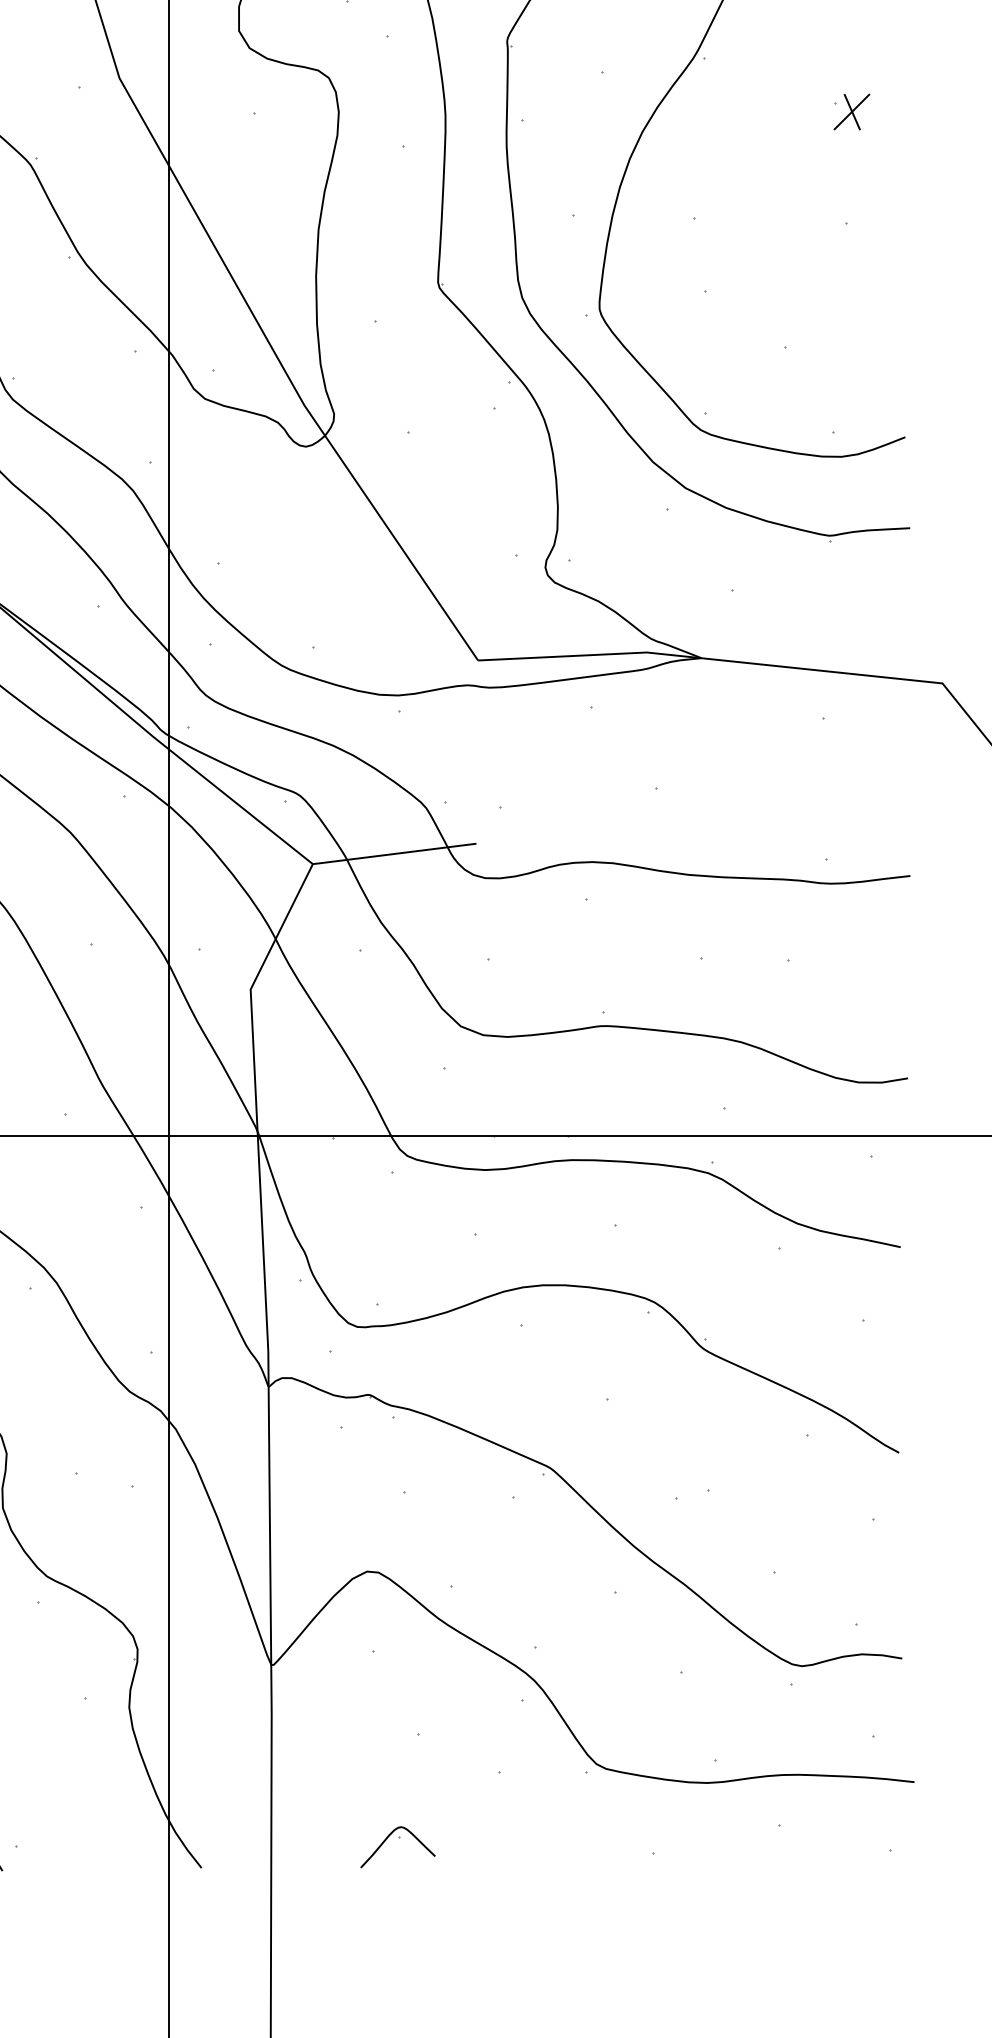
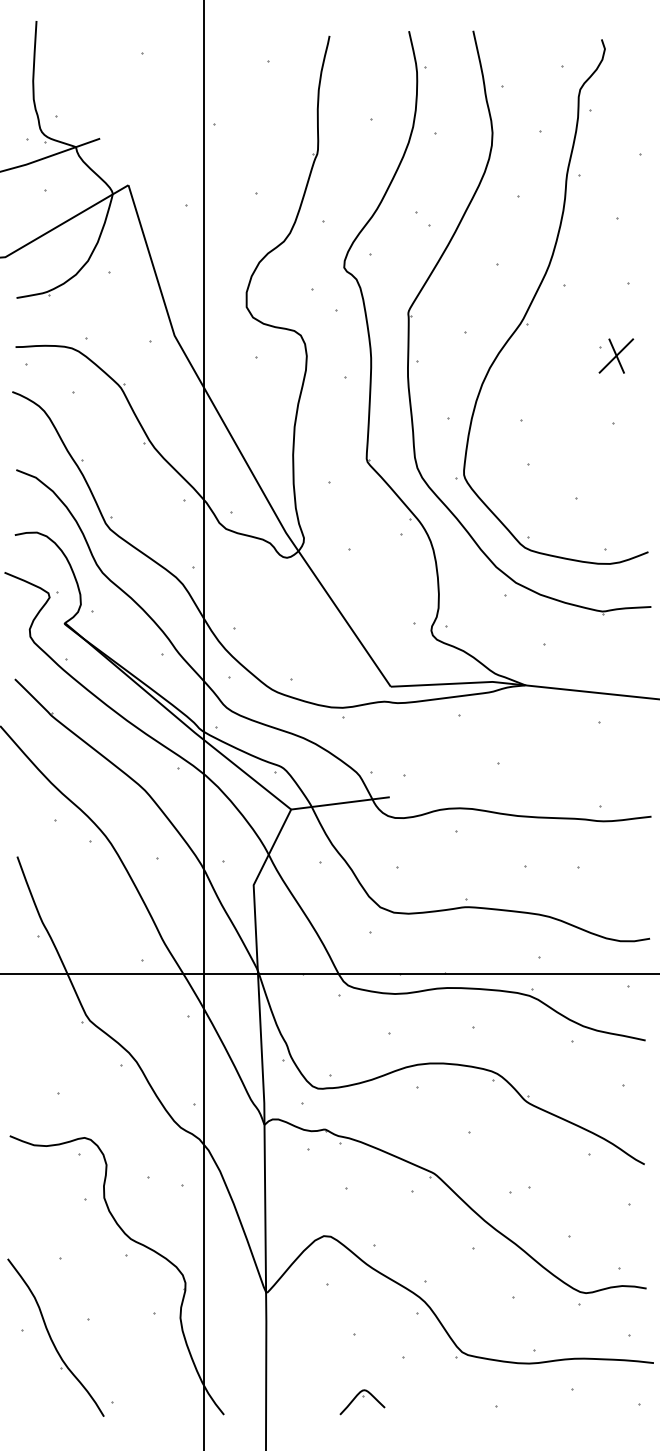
part: (850, 111) -> (615, 355), size x1.6
part: (397, 1847) -> (362, 1402), moved

